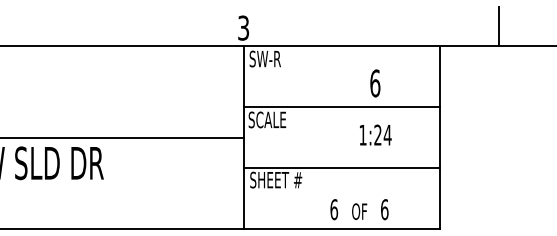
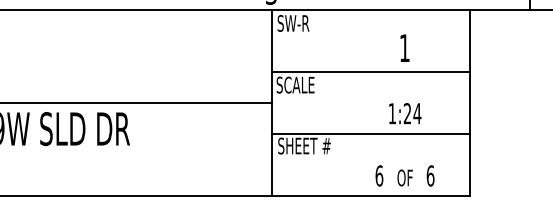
text: (375, 83) -> (405, 48), 6 -> 1
text: (375, 134) -> (405, 113), moved
text: (359, 209) -> (405, 175), moved

